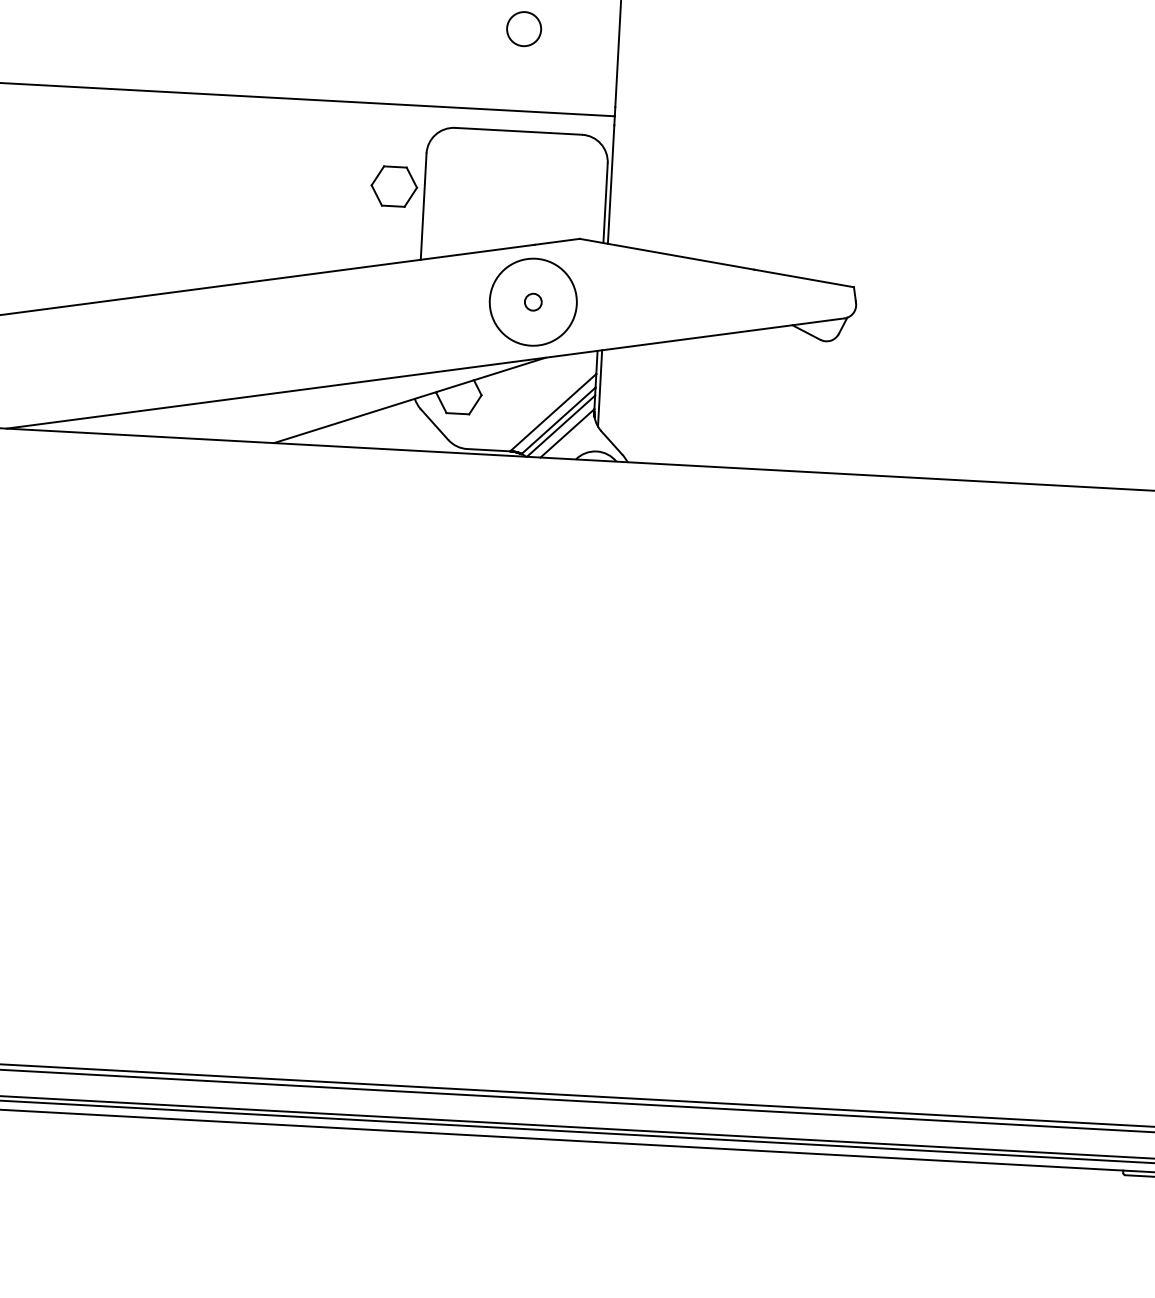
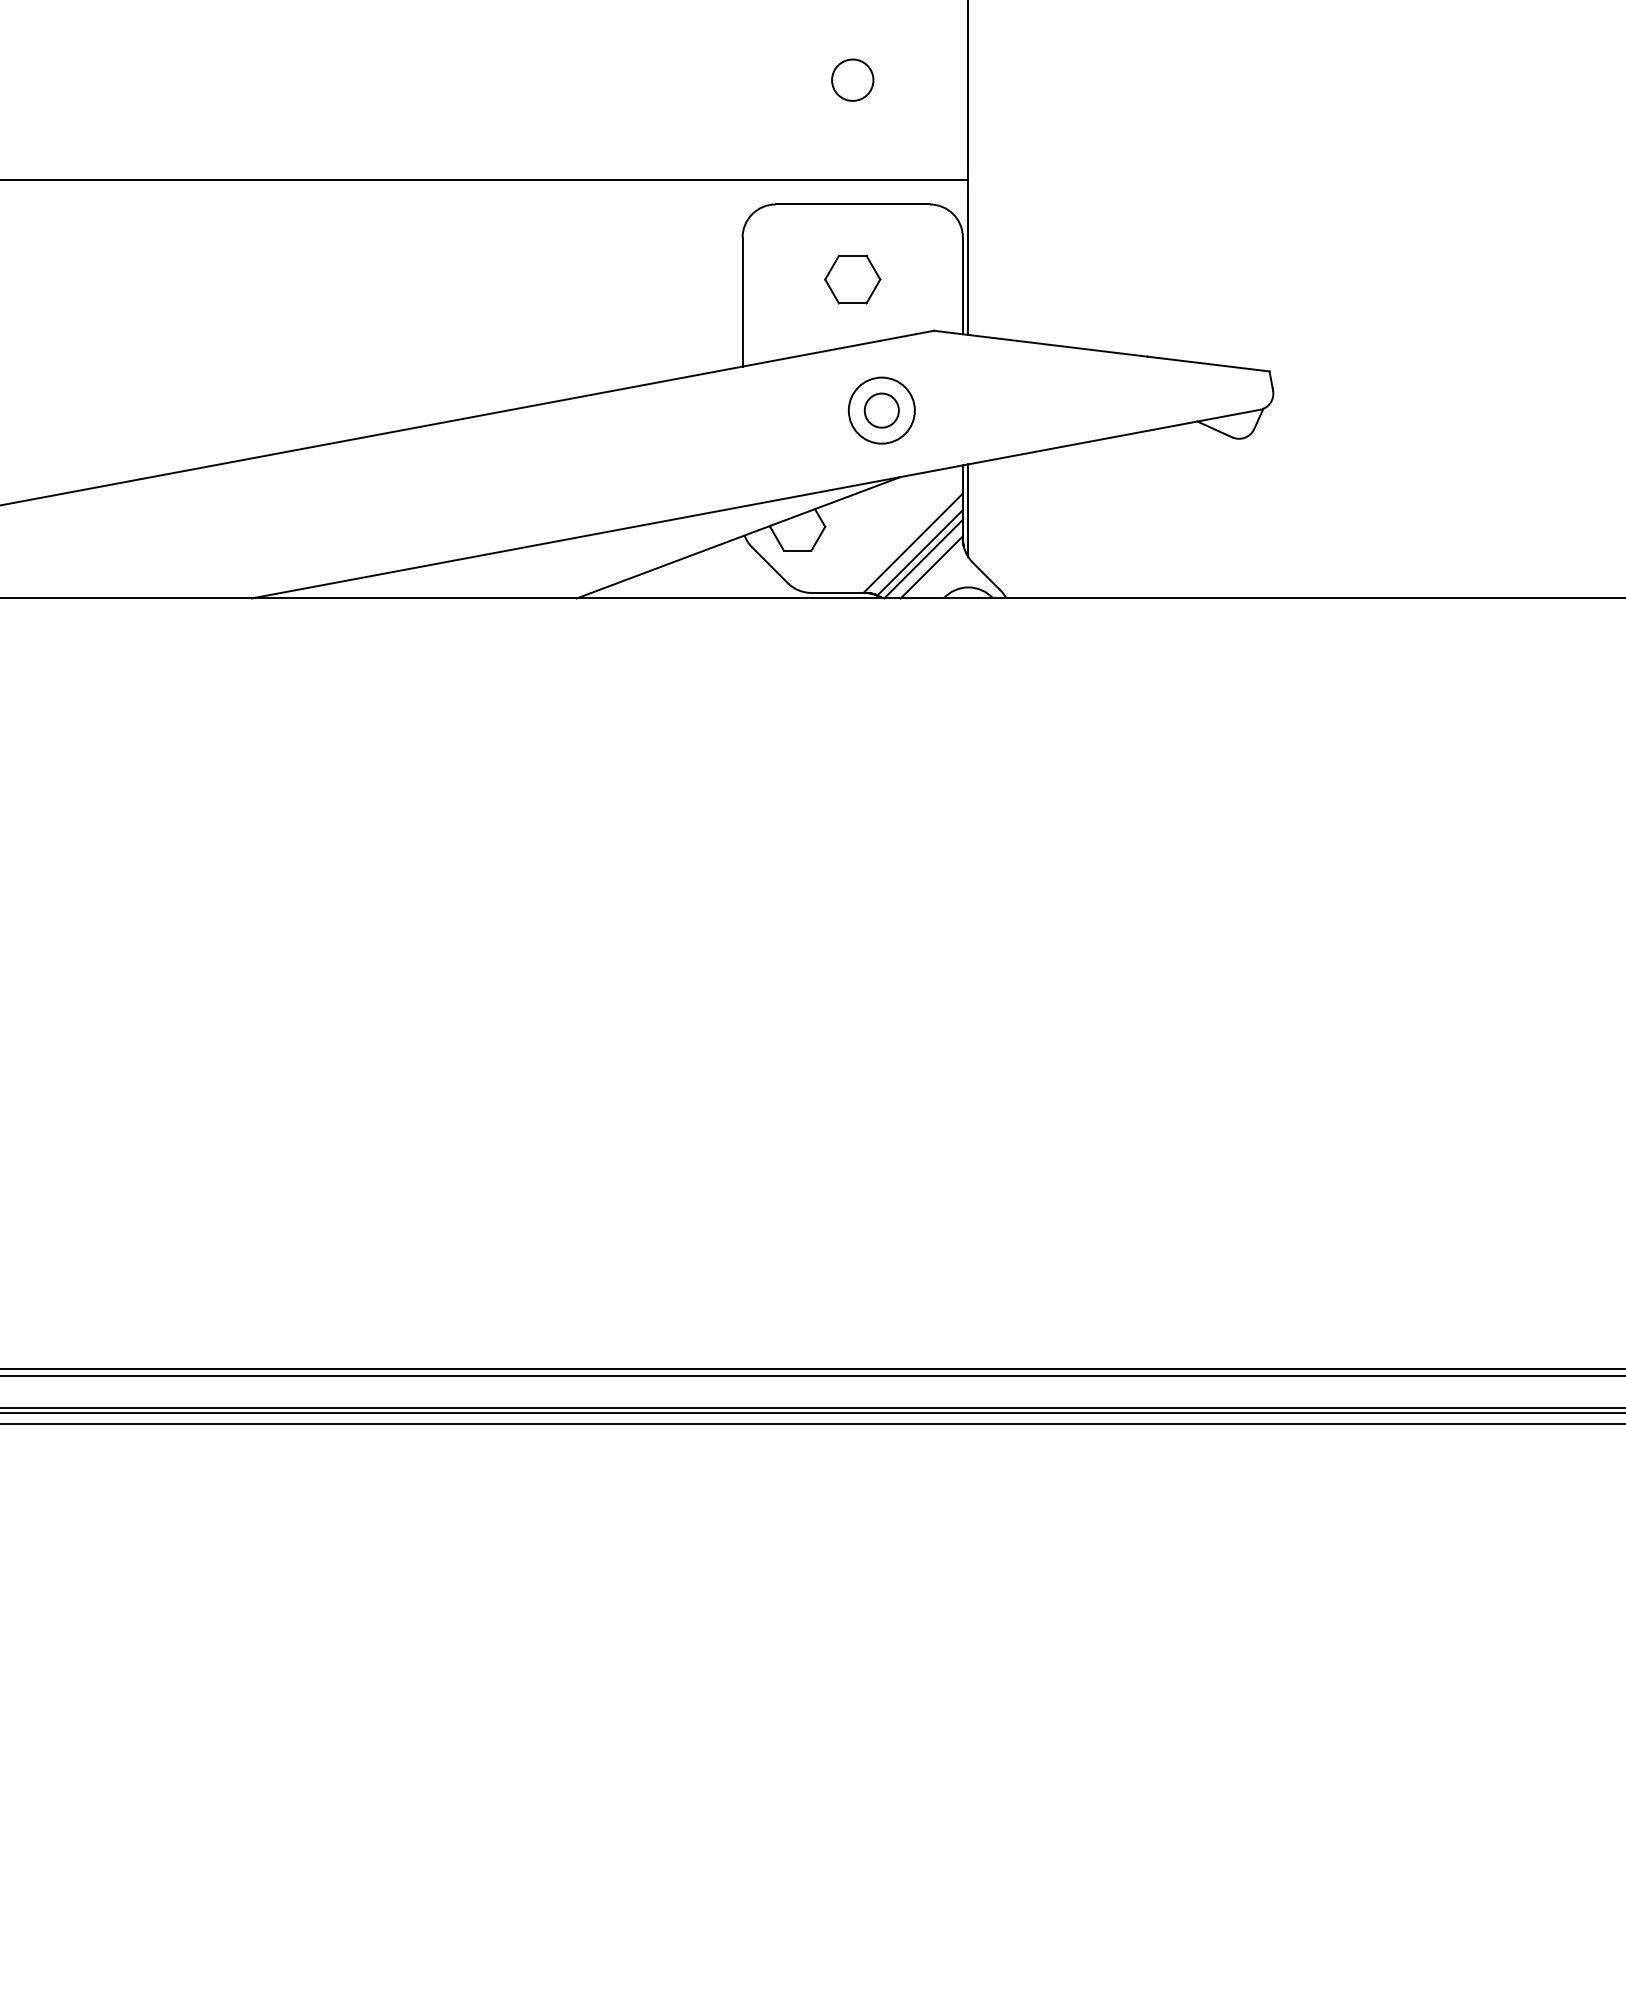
part: (394, 186) -> (852, 279), moved
circle: (533, 302) -> (881, 410), size x0.62
circle: (533, 302) -> (881, 410), size x1.67

